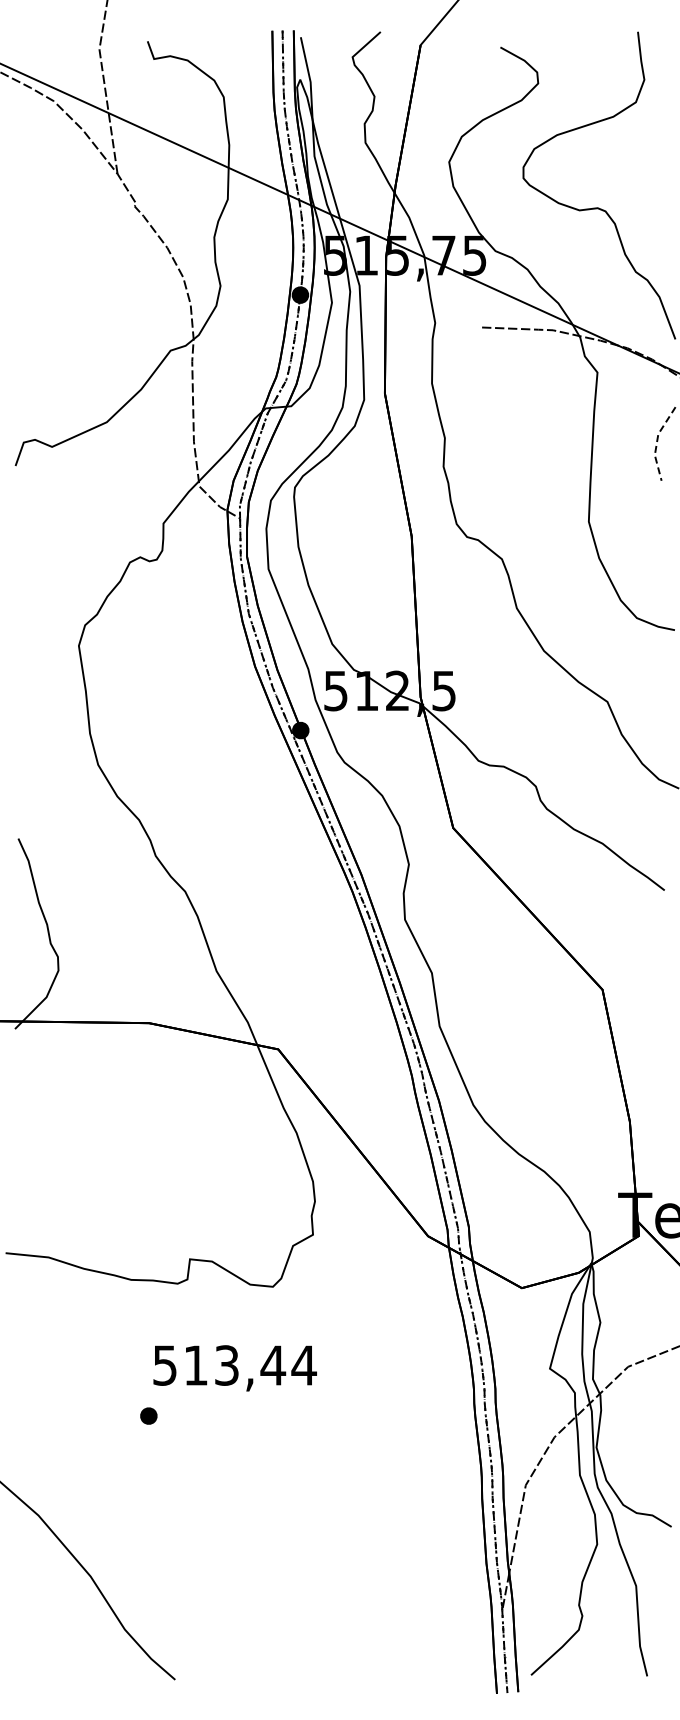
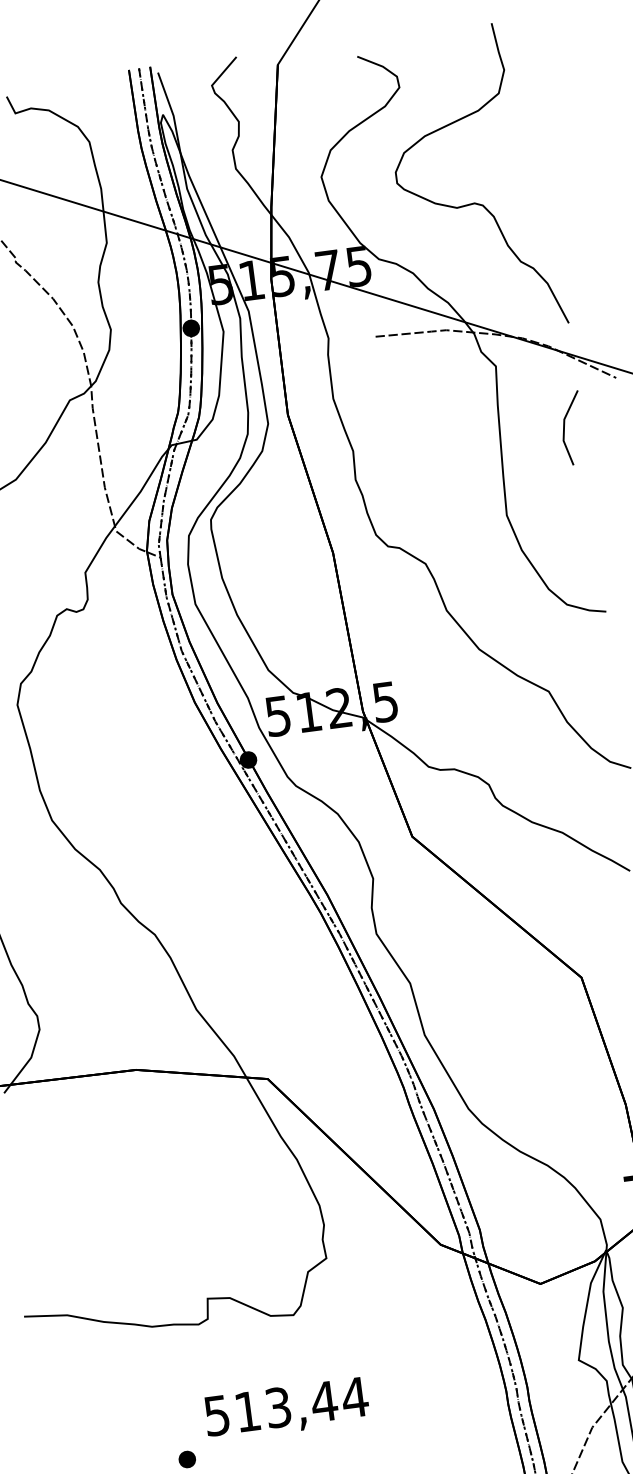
line: (657, 441) -> (564, 426), dashed -> solid
text: (234, 1368) -> (286, 1409), moved

